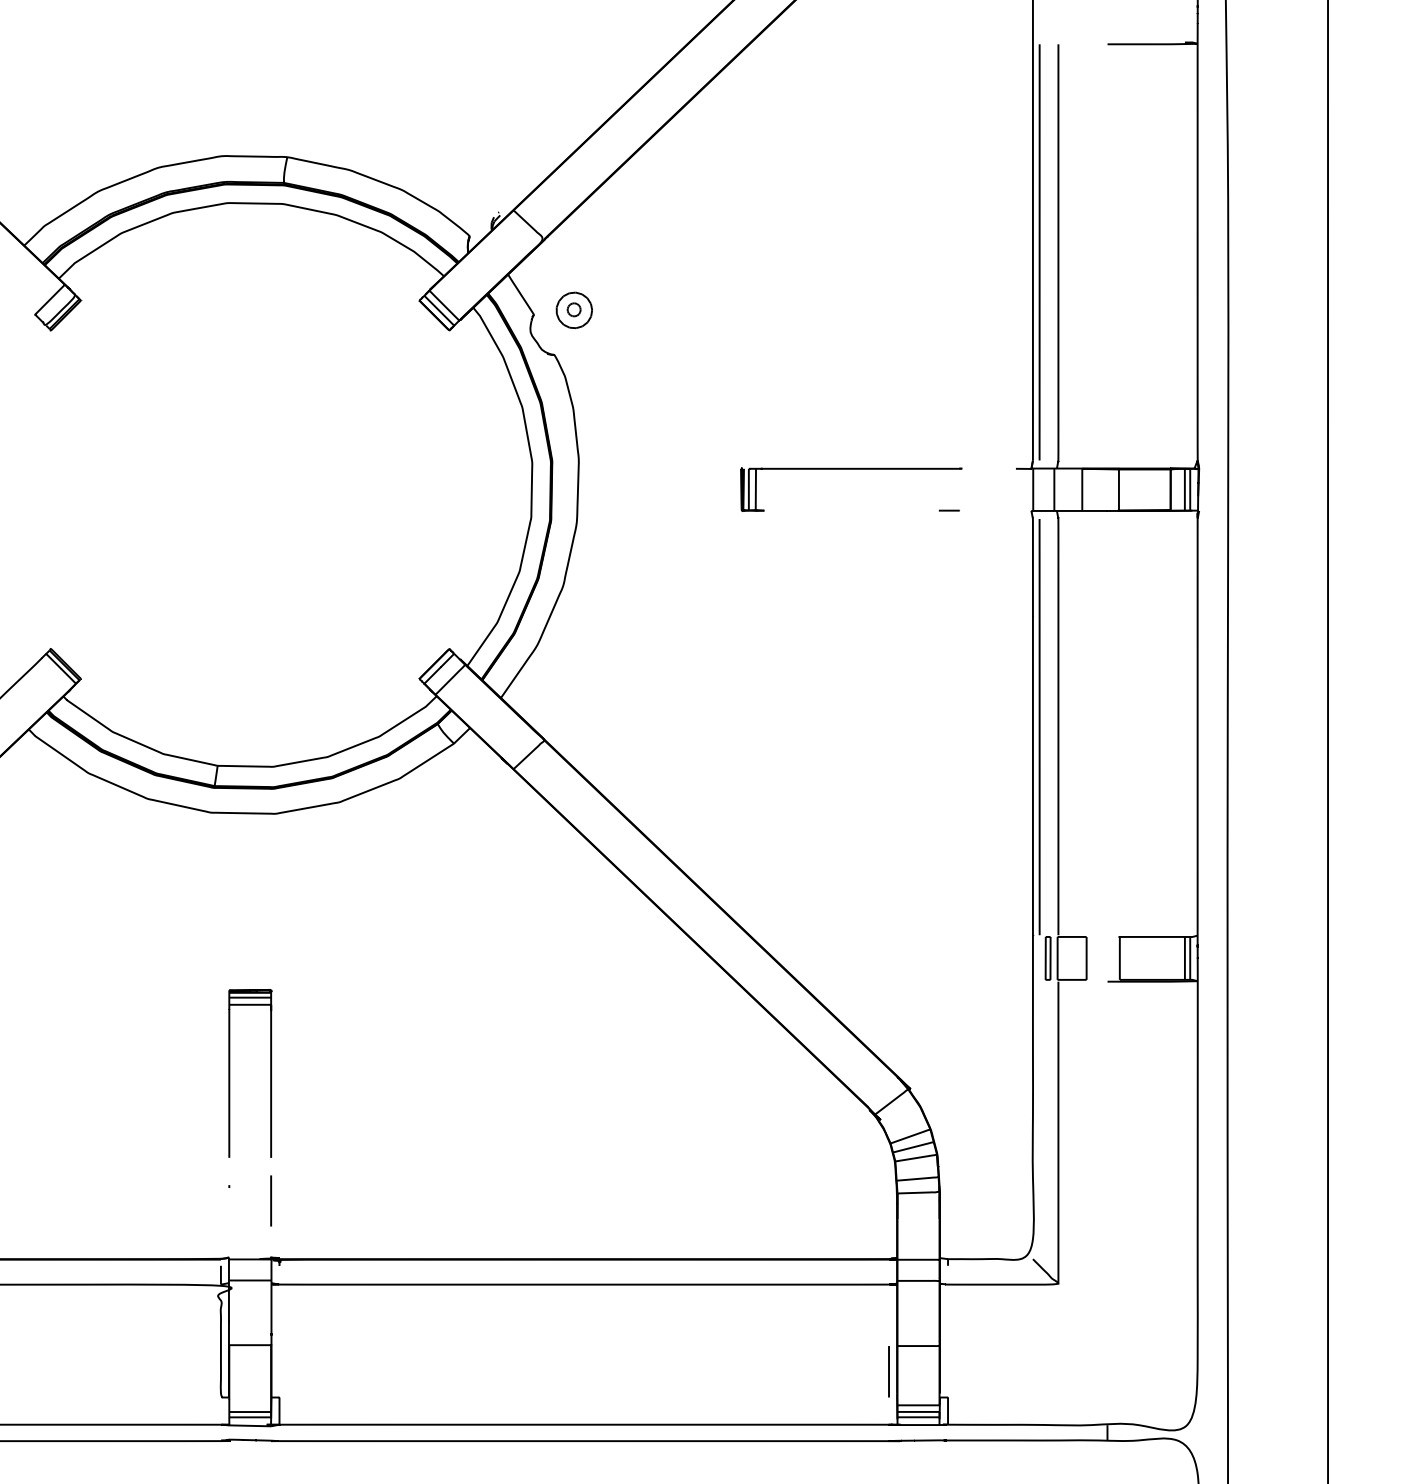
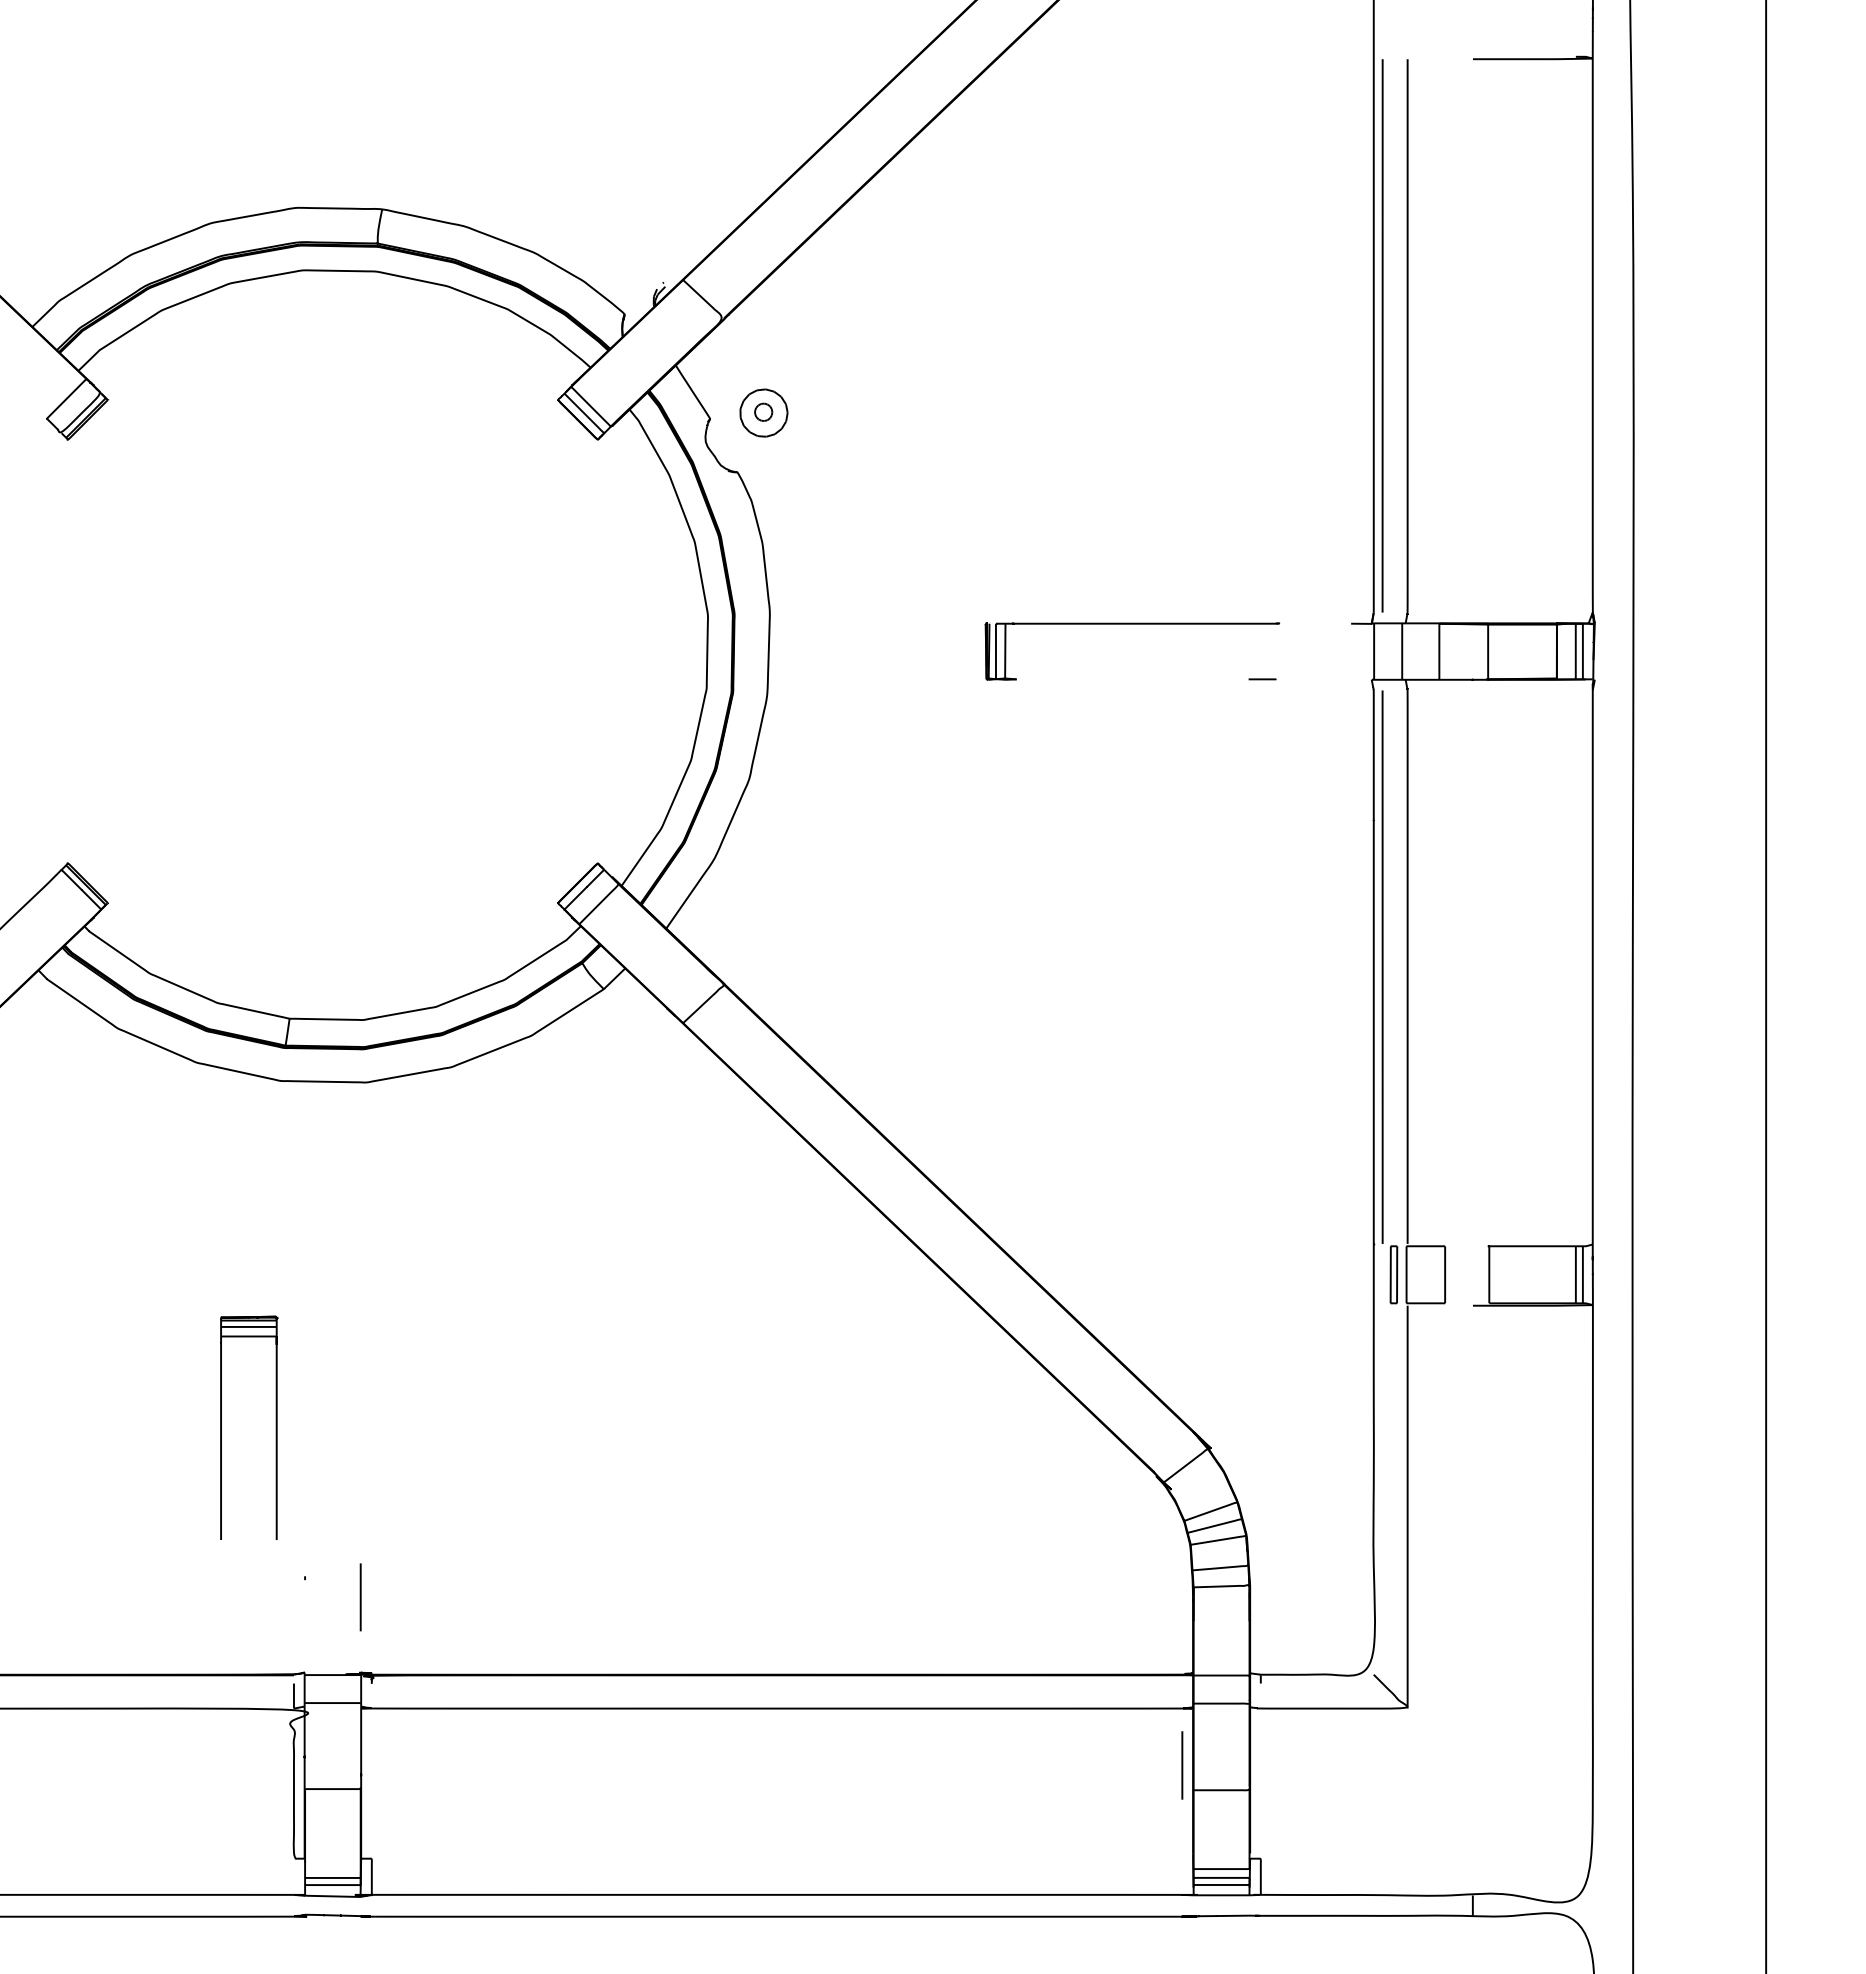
part: (270, 1073) -> (275, 1427), moved
line: (889, 1371) -> (1182, 1765), moved

